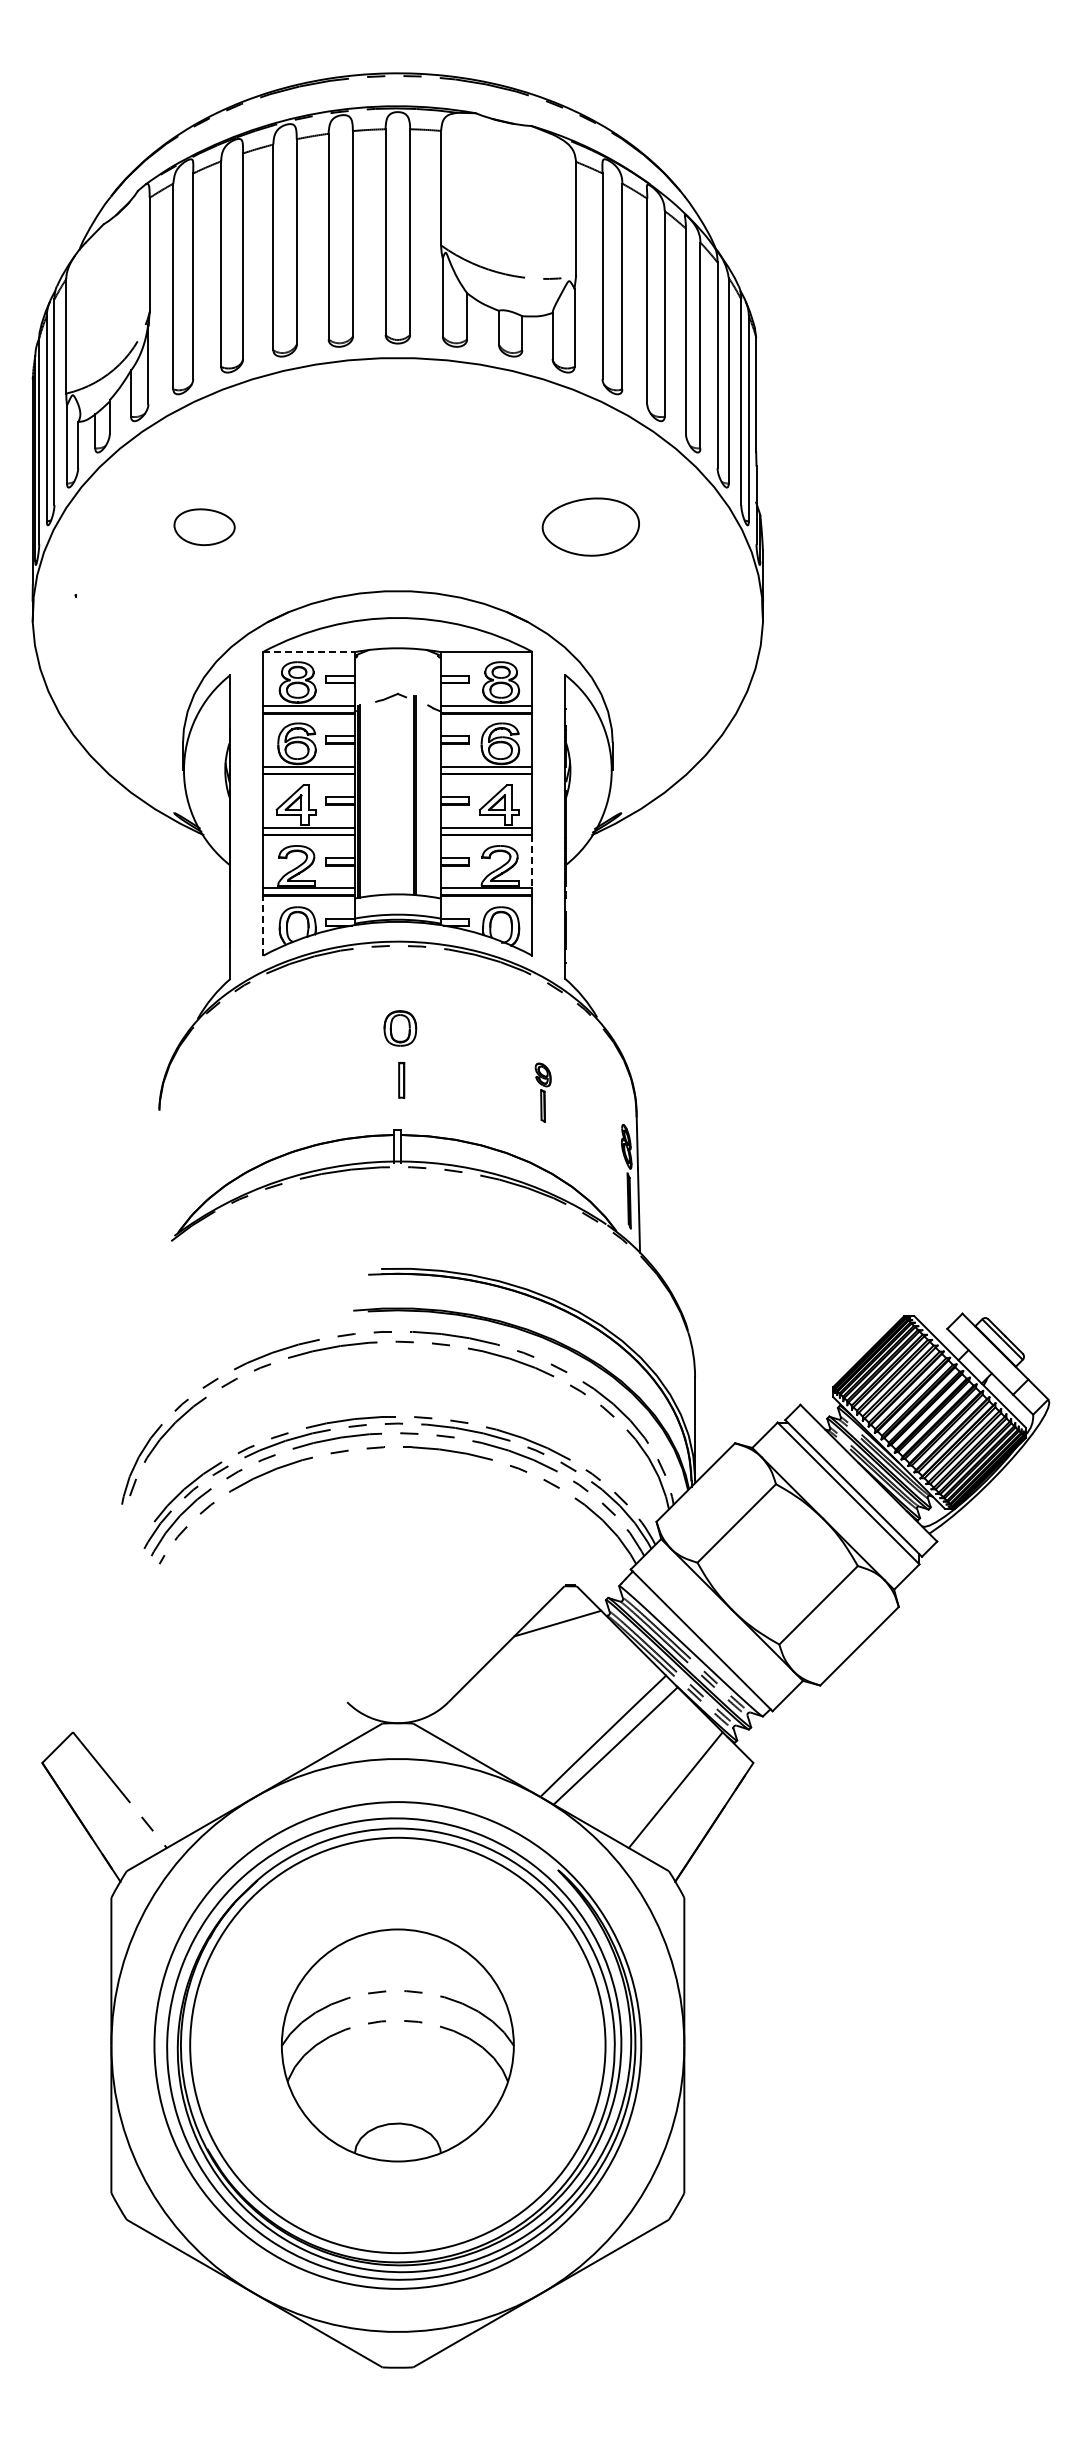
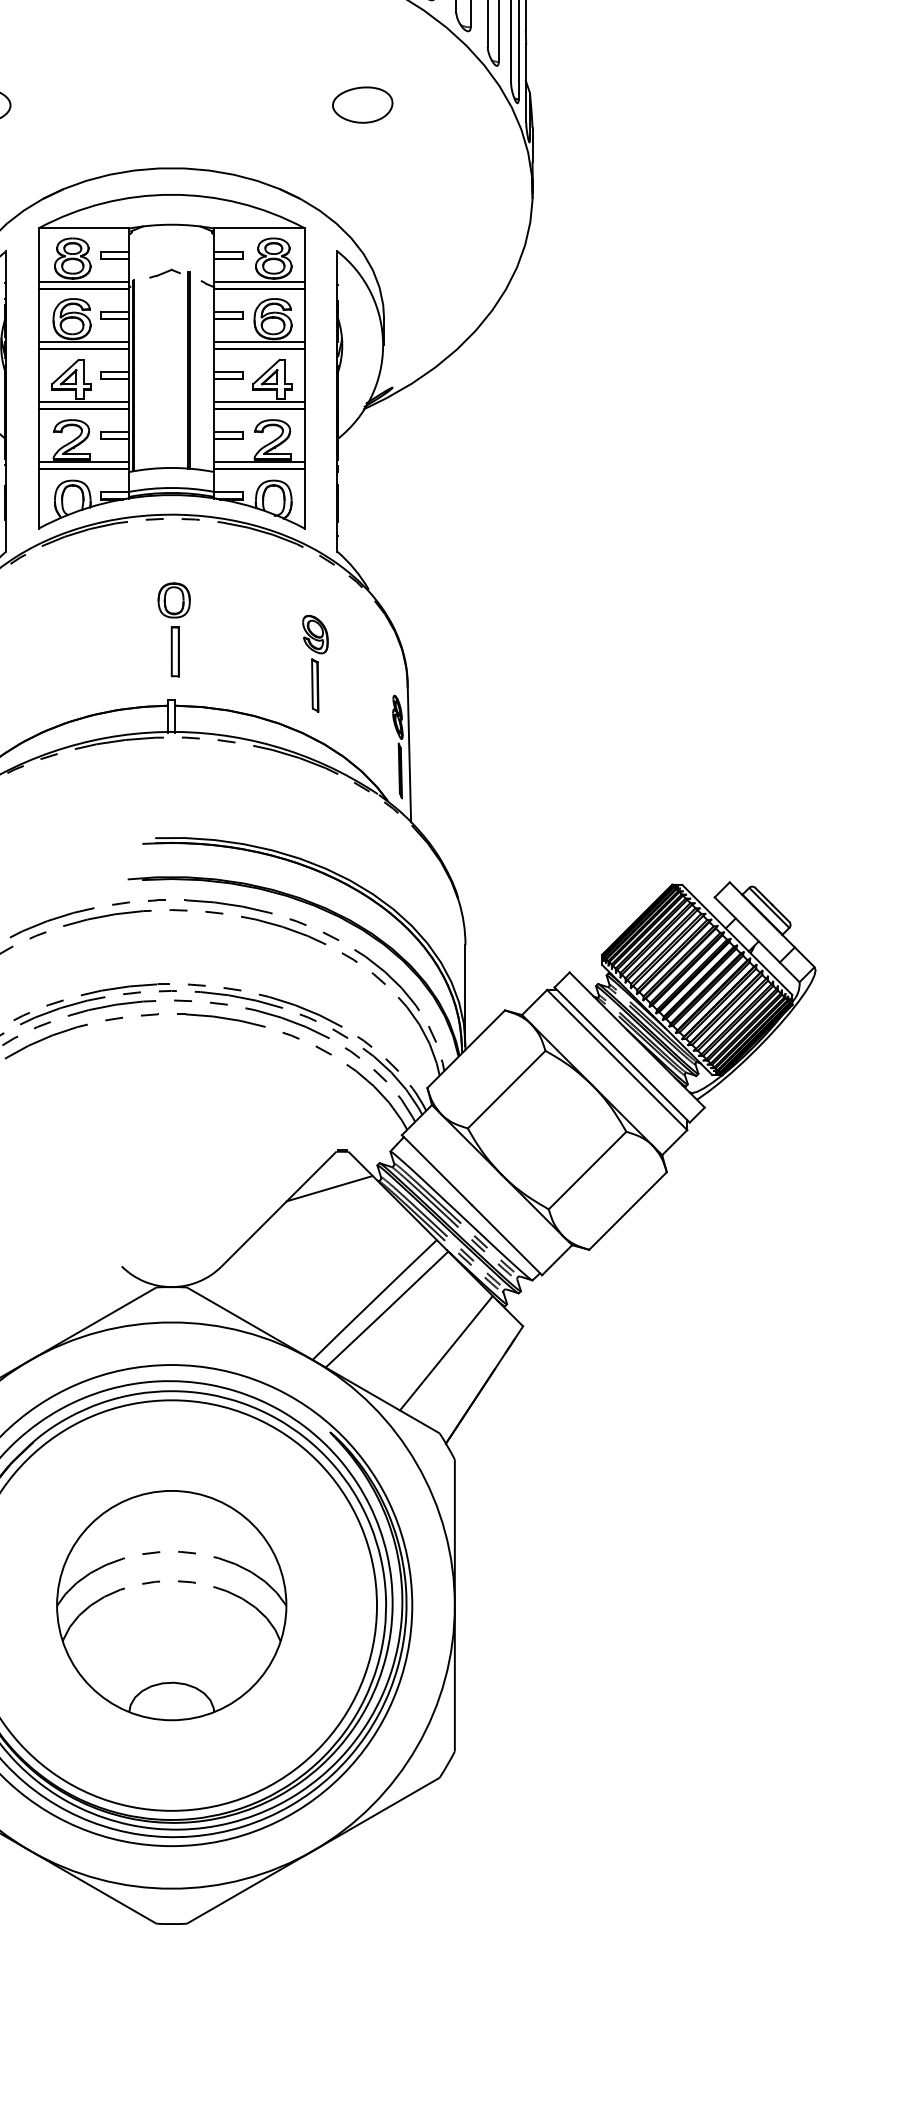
part: (591, 527) -> (363, 105), size x0.62
line: (309, 651) -> (84, 227), dashed -> solid
line: (532, 861) -> (304, 435), dashed -> solid
line: (263, 925) -> (38, 498), dashed -> solid
part: (401, 1080) -> (175, 651), size x1.43
part: (542, 1092) -> (314, 663), size x1.67

